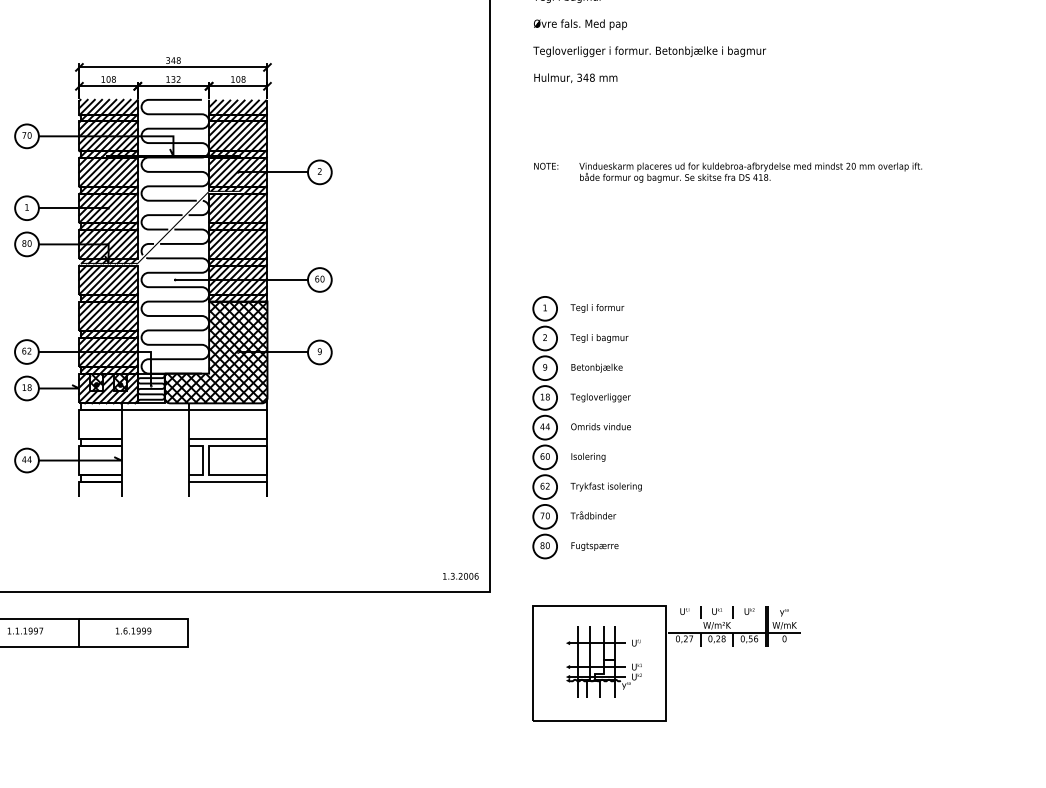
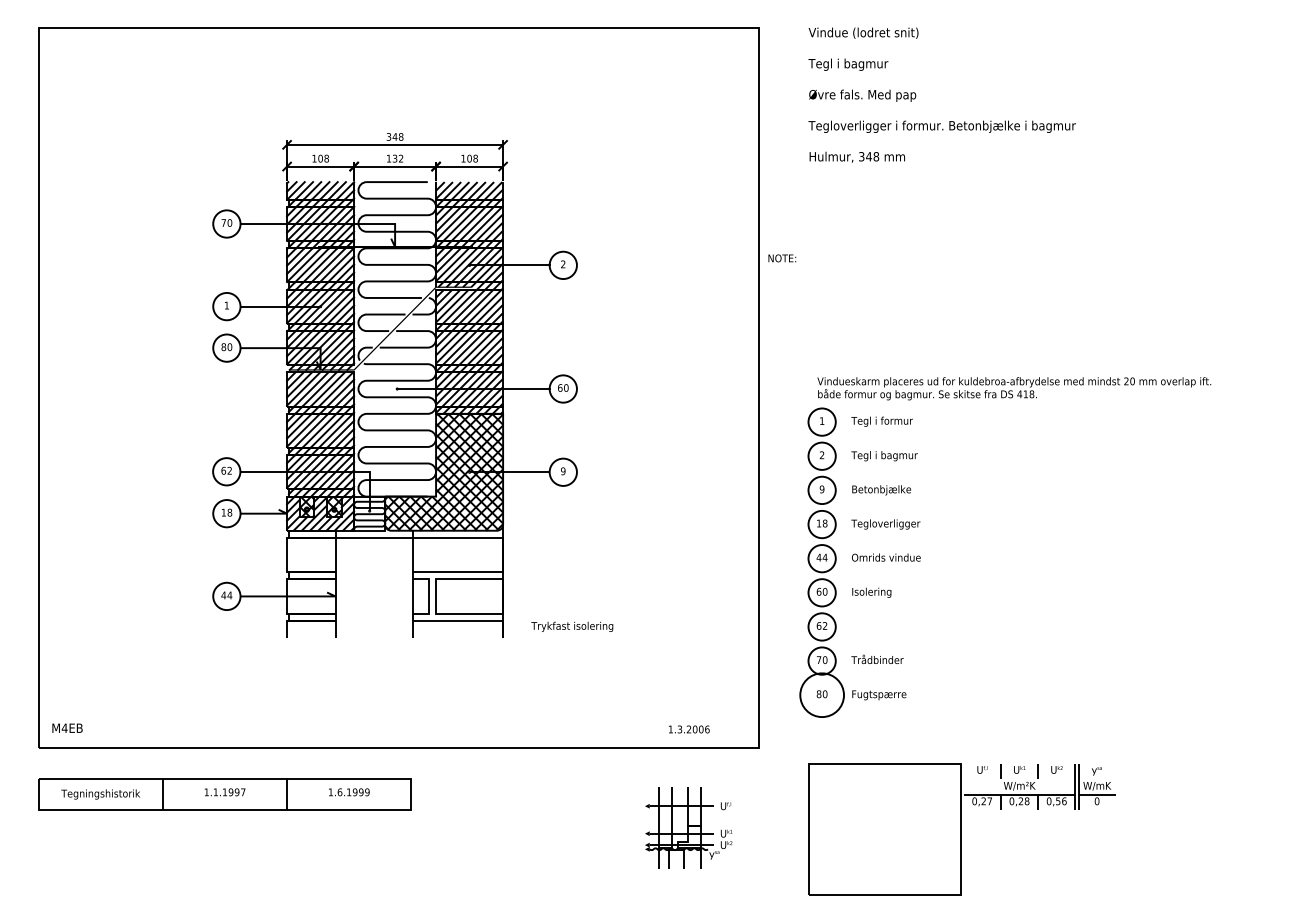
text: (546, 166) -> (782, 258), moved
text: (750, 172) -> (1014, 388), moved
text: (606, 486) -> (572, 626), moved
circle: (544, 545) -> (821, 694), size x1.6
text: (460, 576) -> (688, 729), moved
part: (603, 661) -> (688, 827), moved

